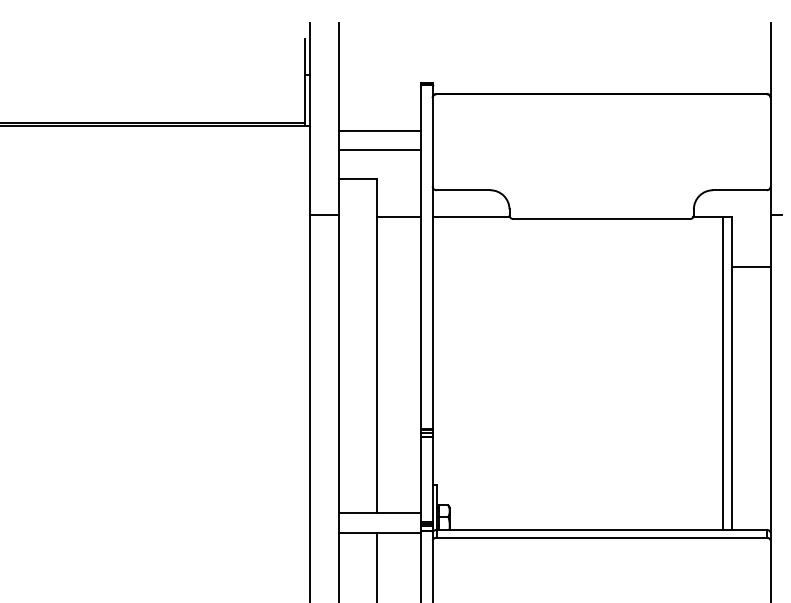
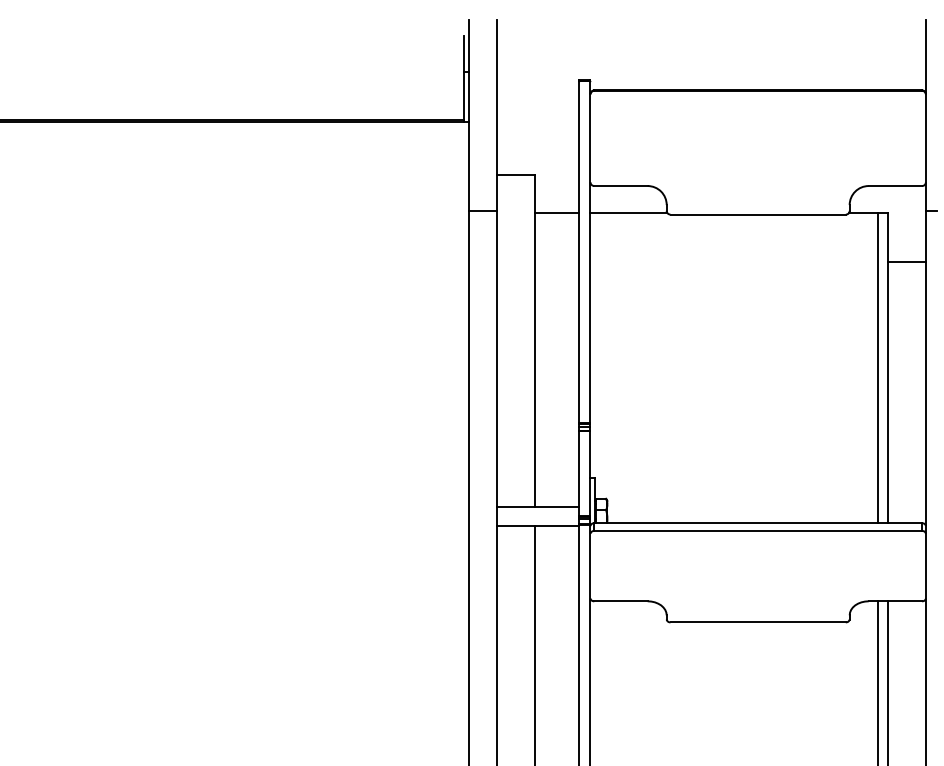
line: (380, 131) -> (538, 127), removed
line: (380, 150) -> (538, 146), removed

